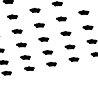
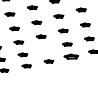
part: (47, 52) -> (44, 49), removed
part: (73, 59) -> (70, 56), size x1.6

